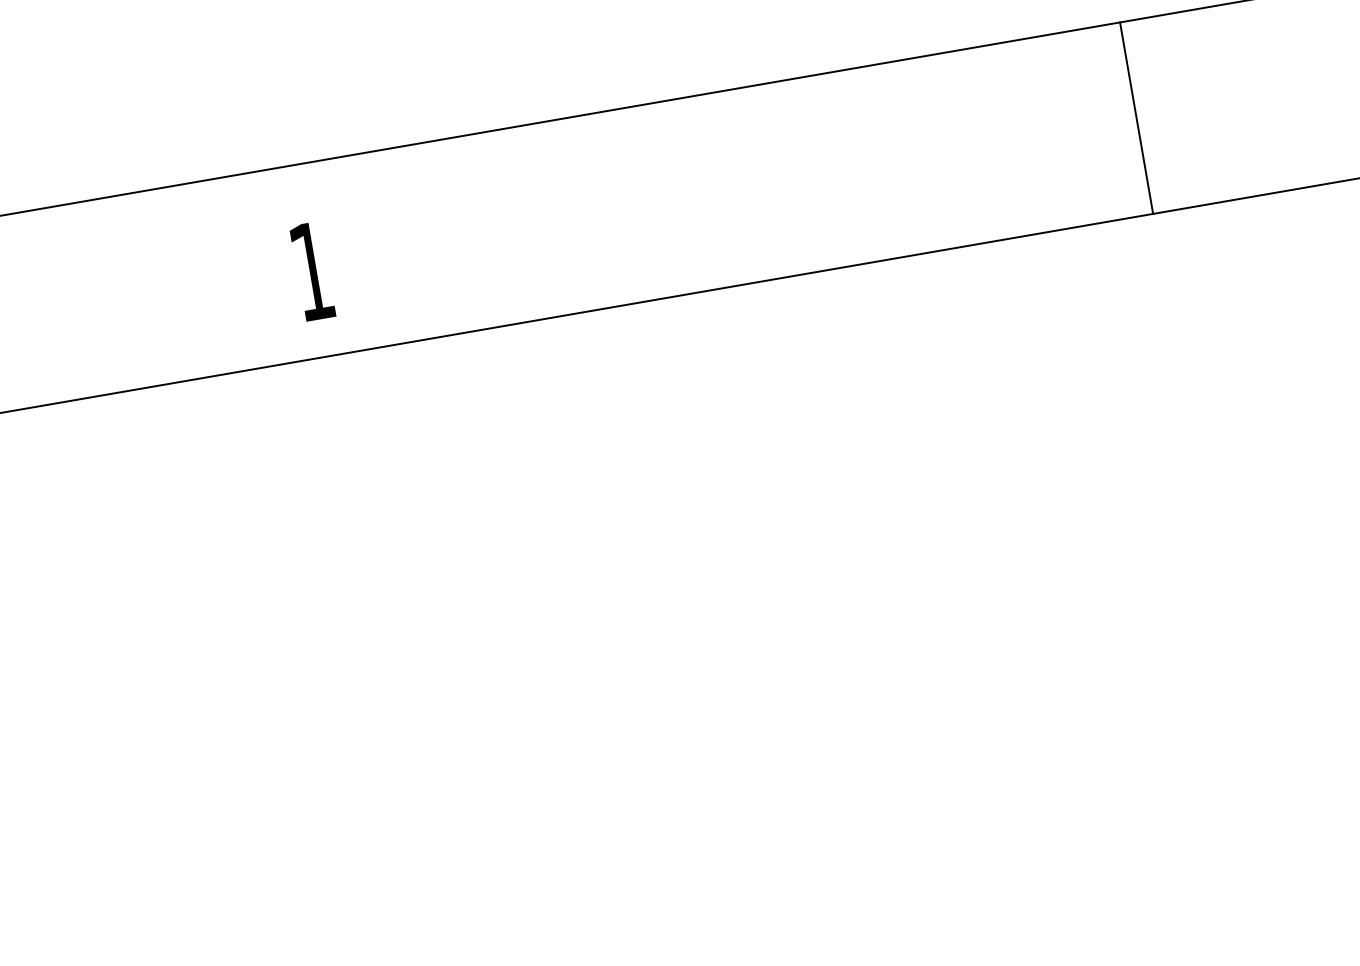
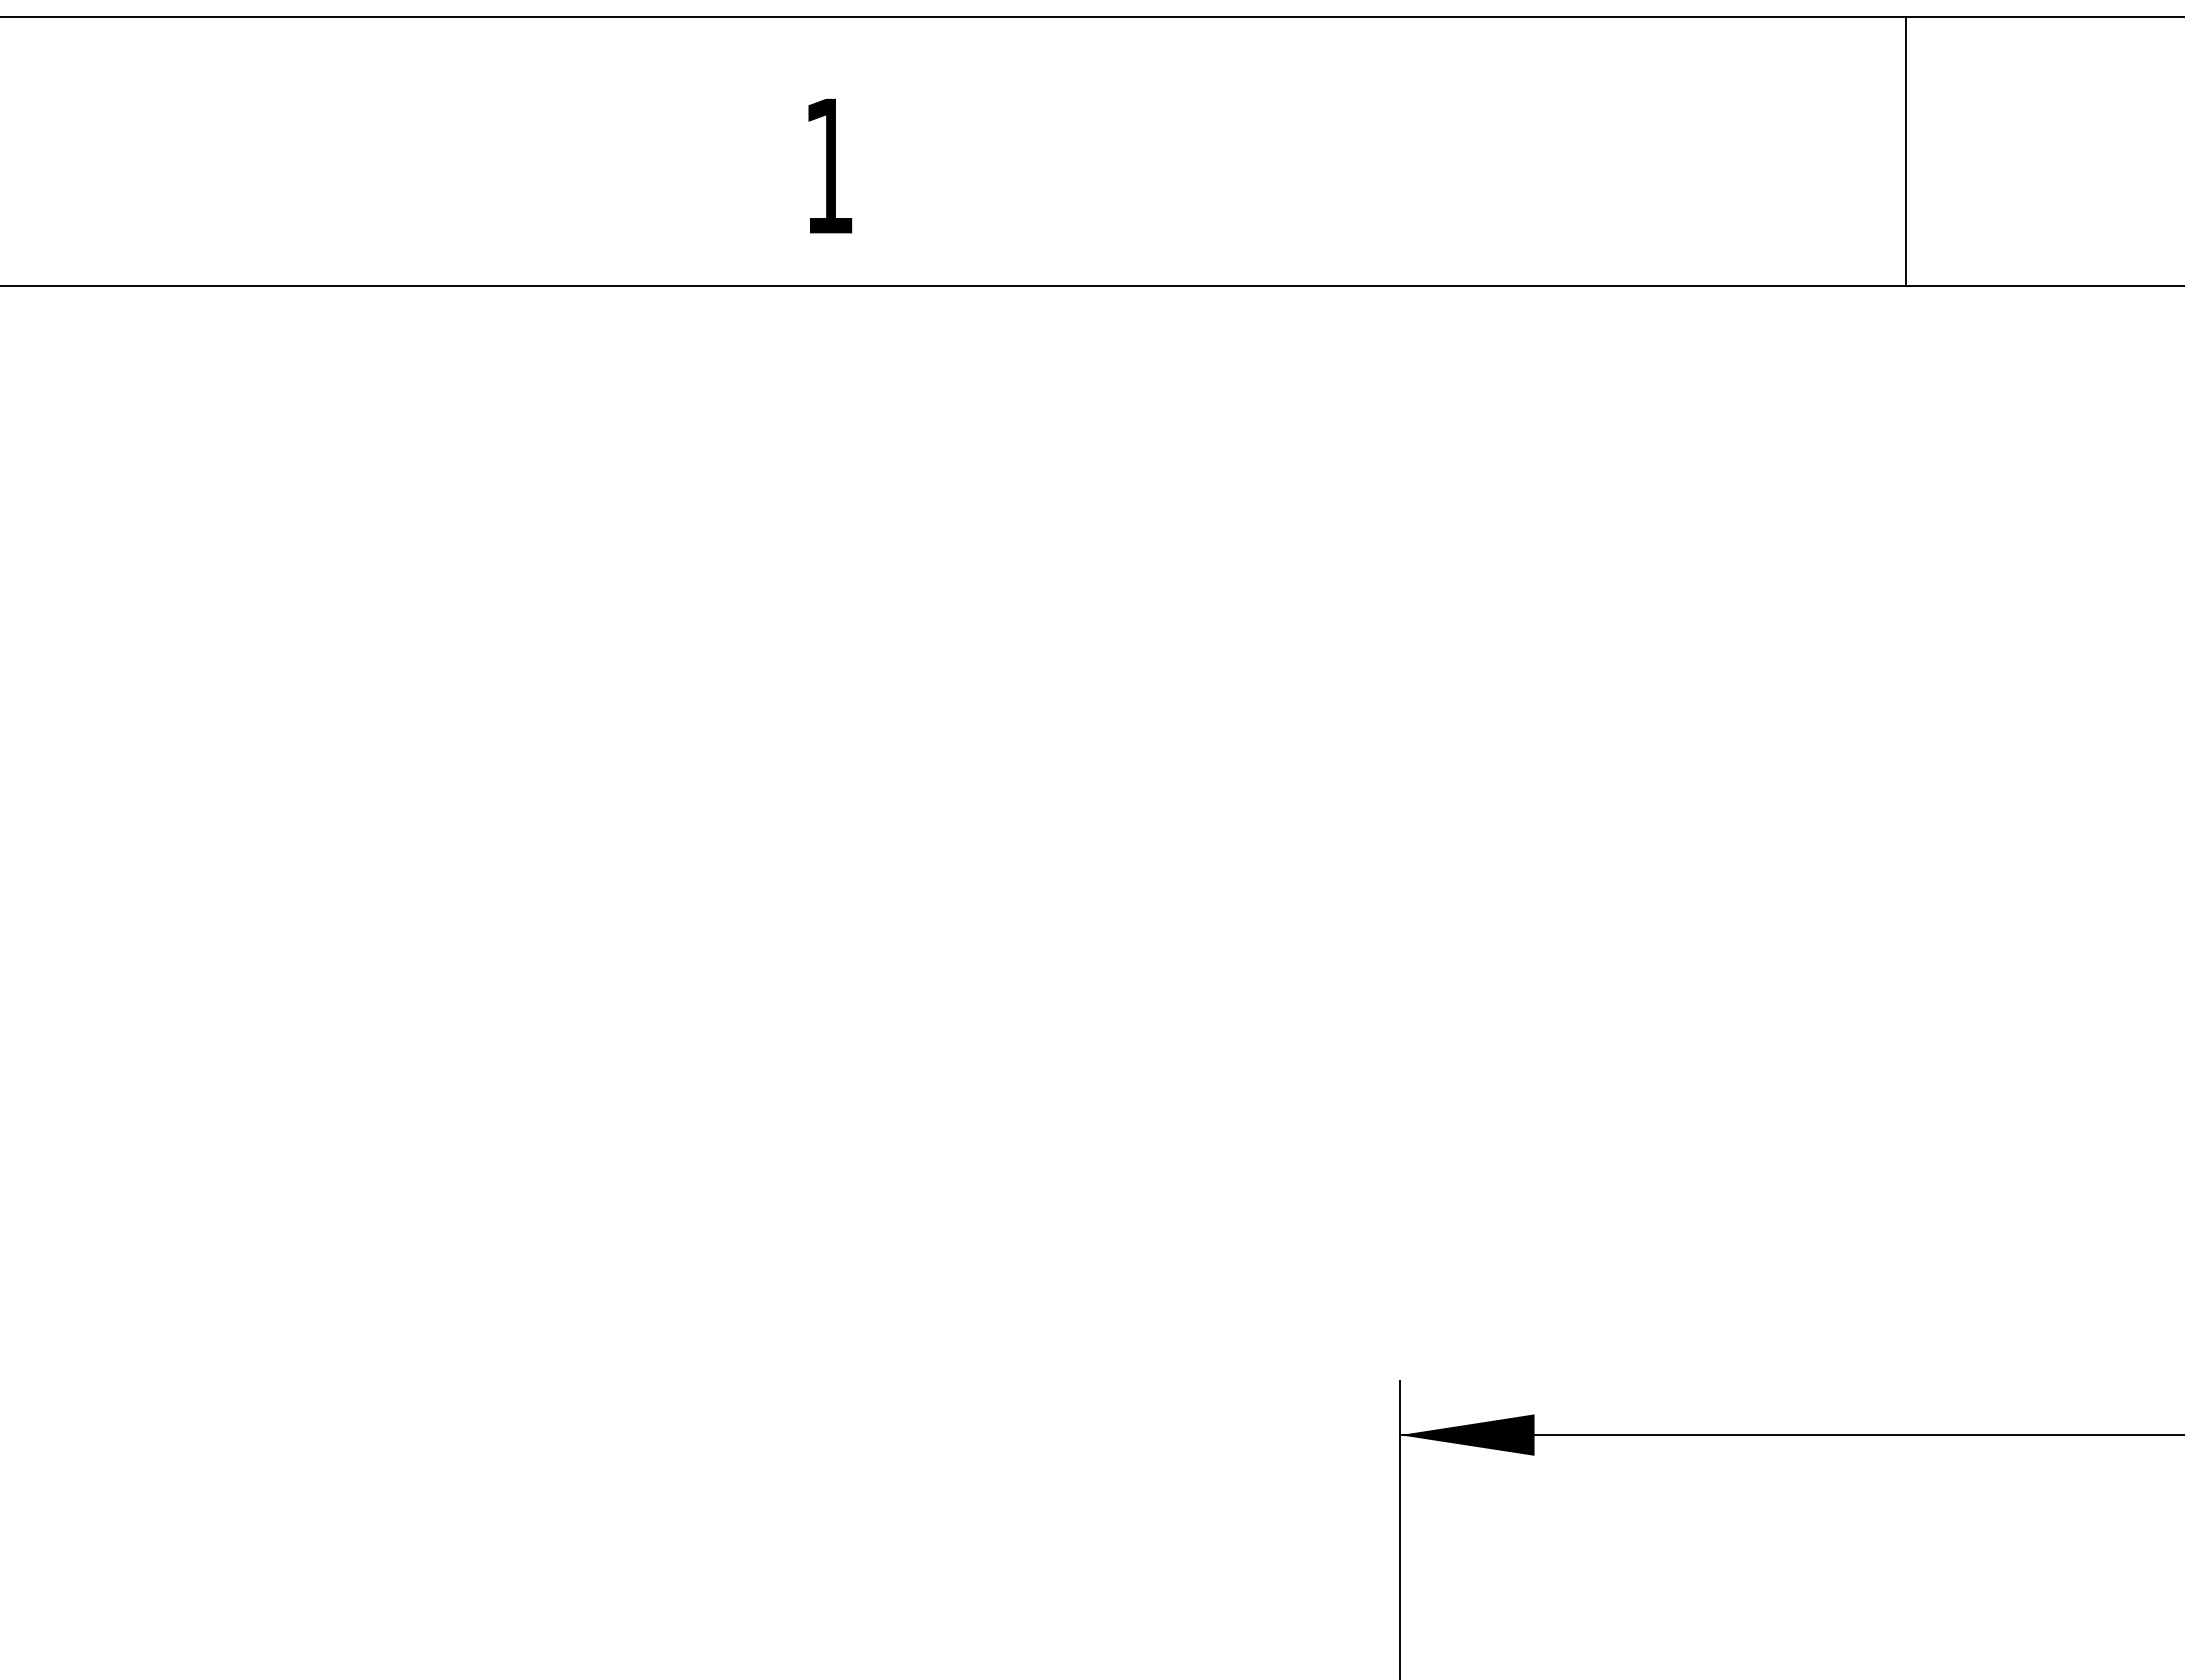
line: (1136, 117) -> (1906, 150), moved

